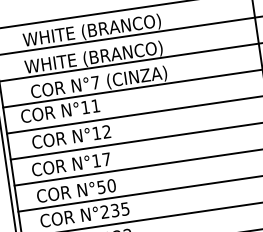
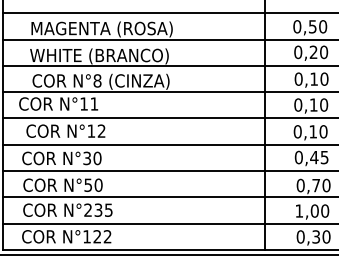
text: (92, 31) -> (101, 29), WHITE (BRANCO) -> MAGENTA (ROSA)
text: (95, 82) -> (97, 80), N°7 -> N°8
text: (101, 160) -> (92, 158), N°17 -> N°30

